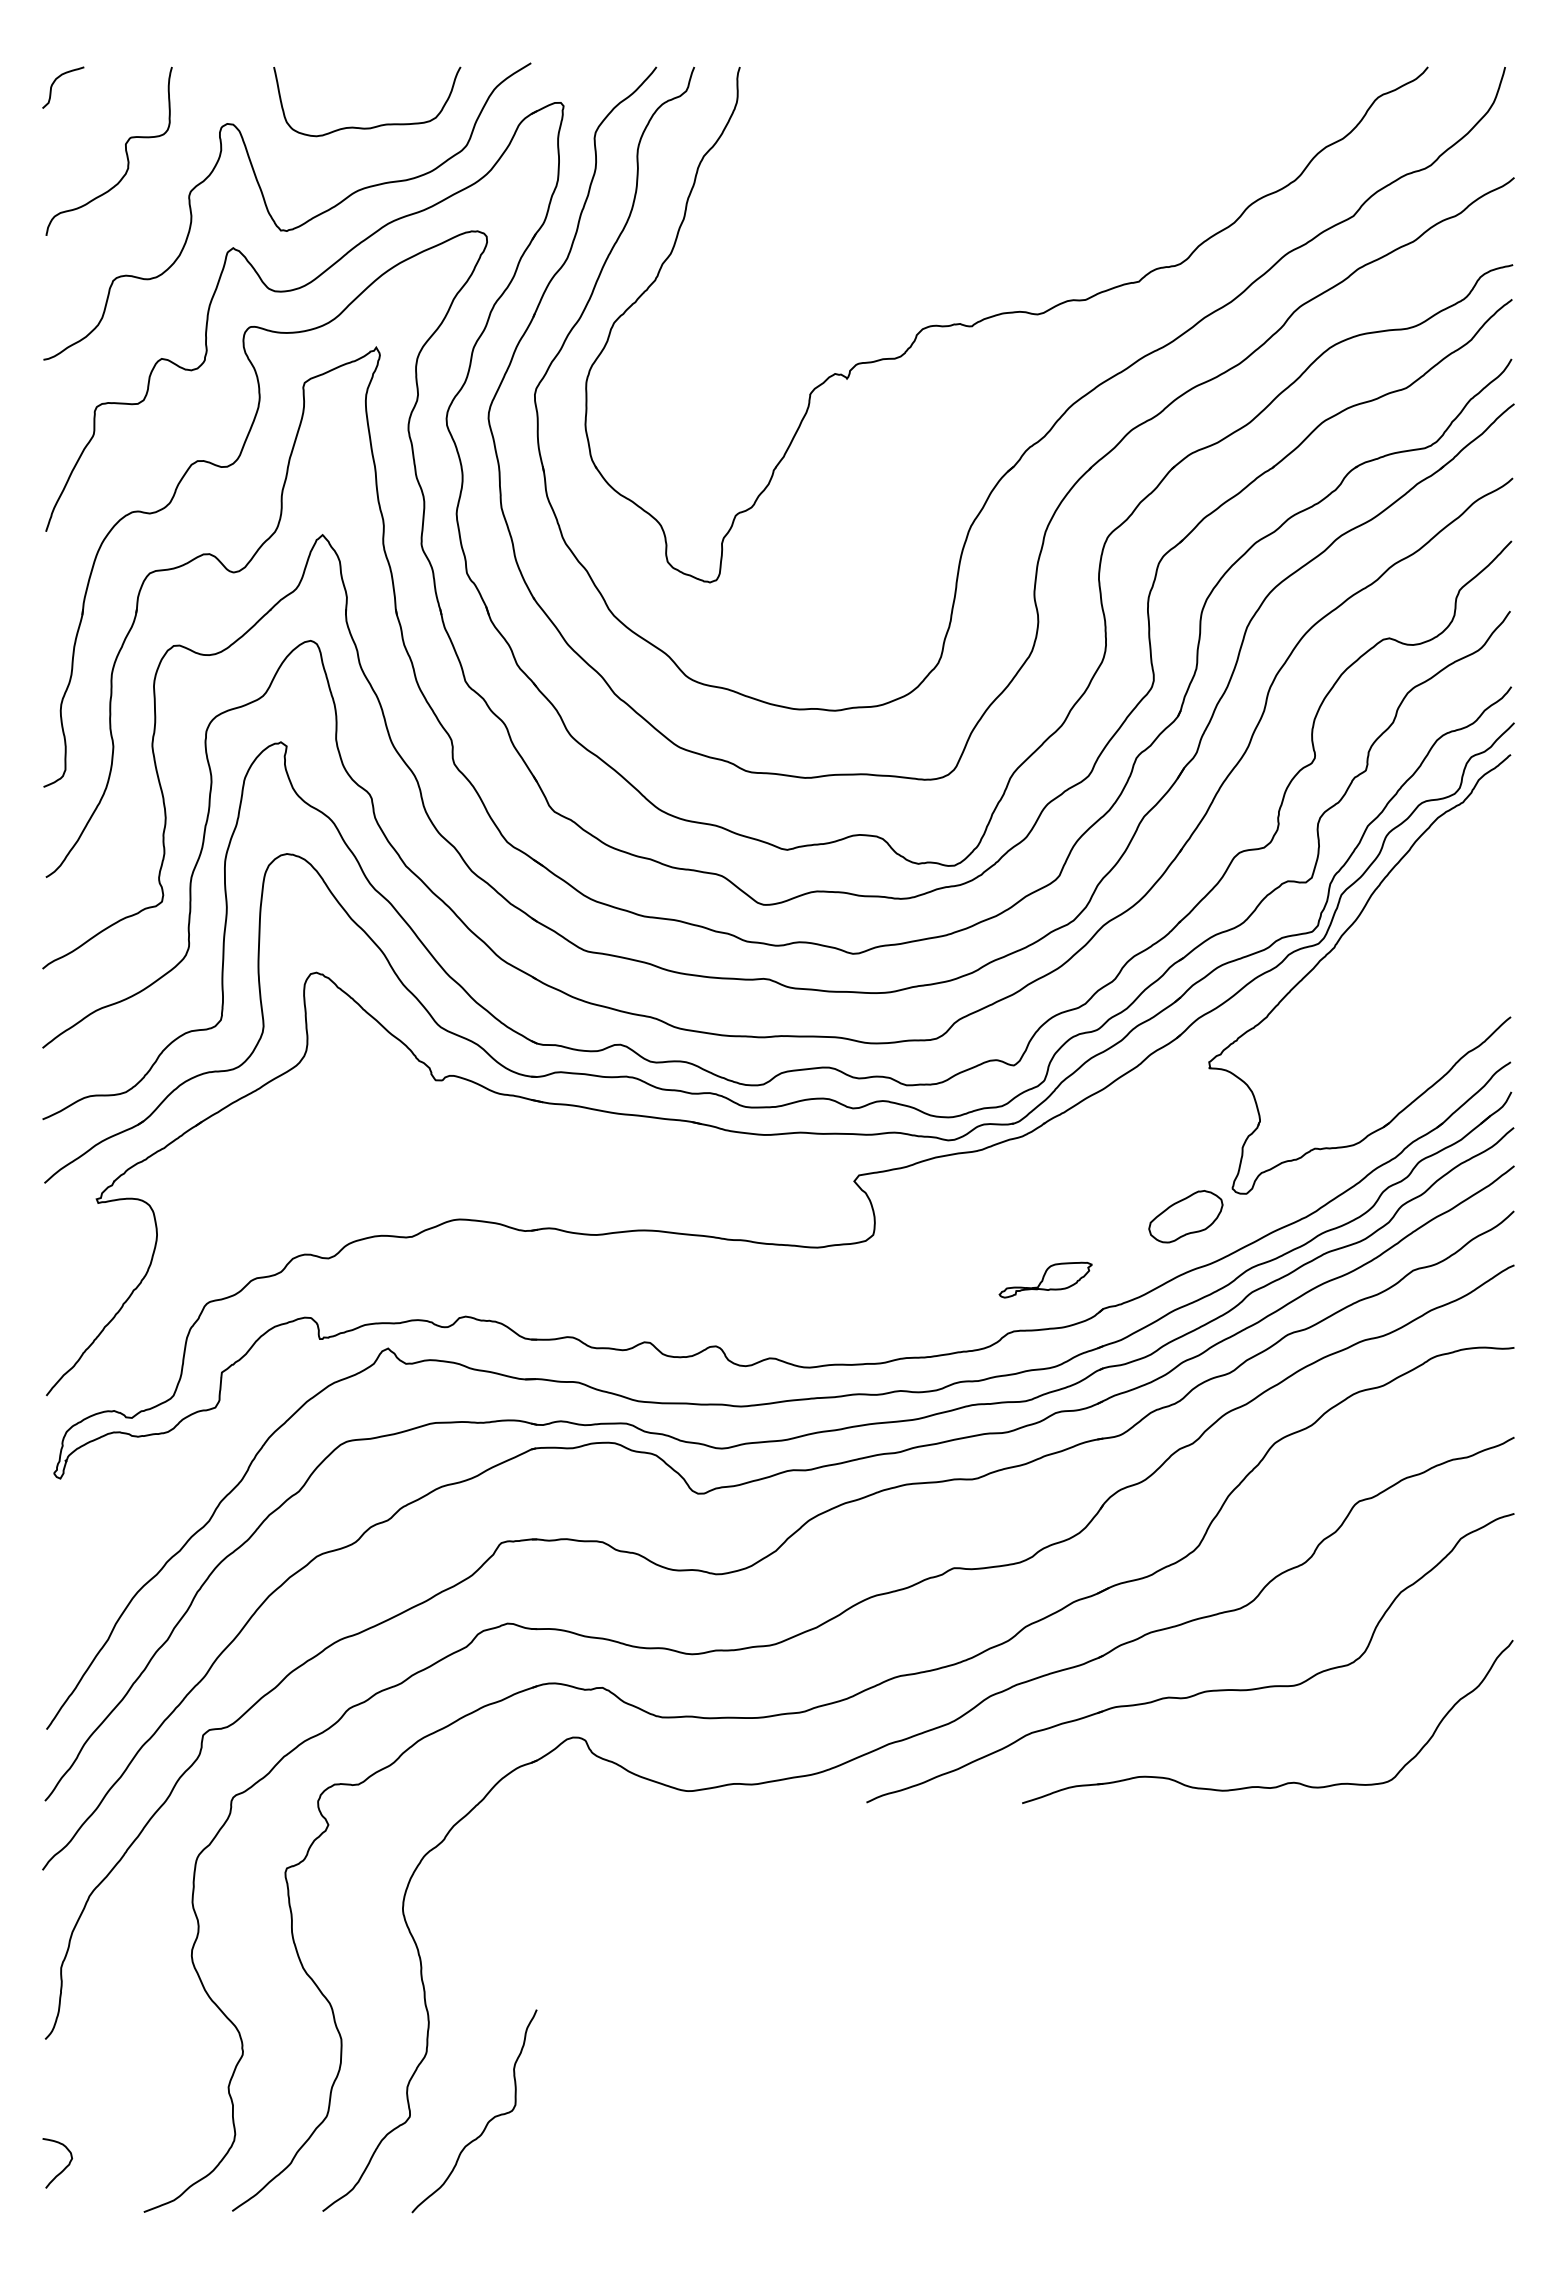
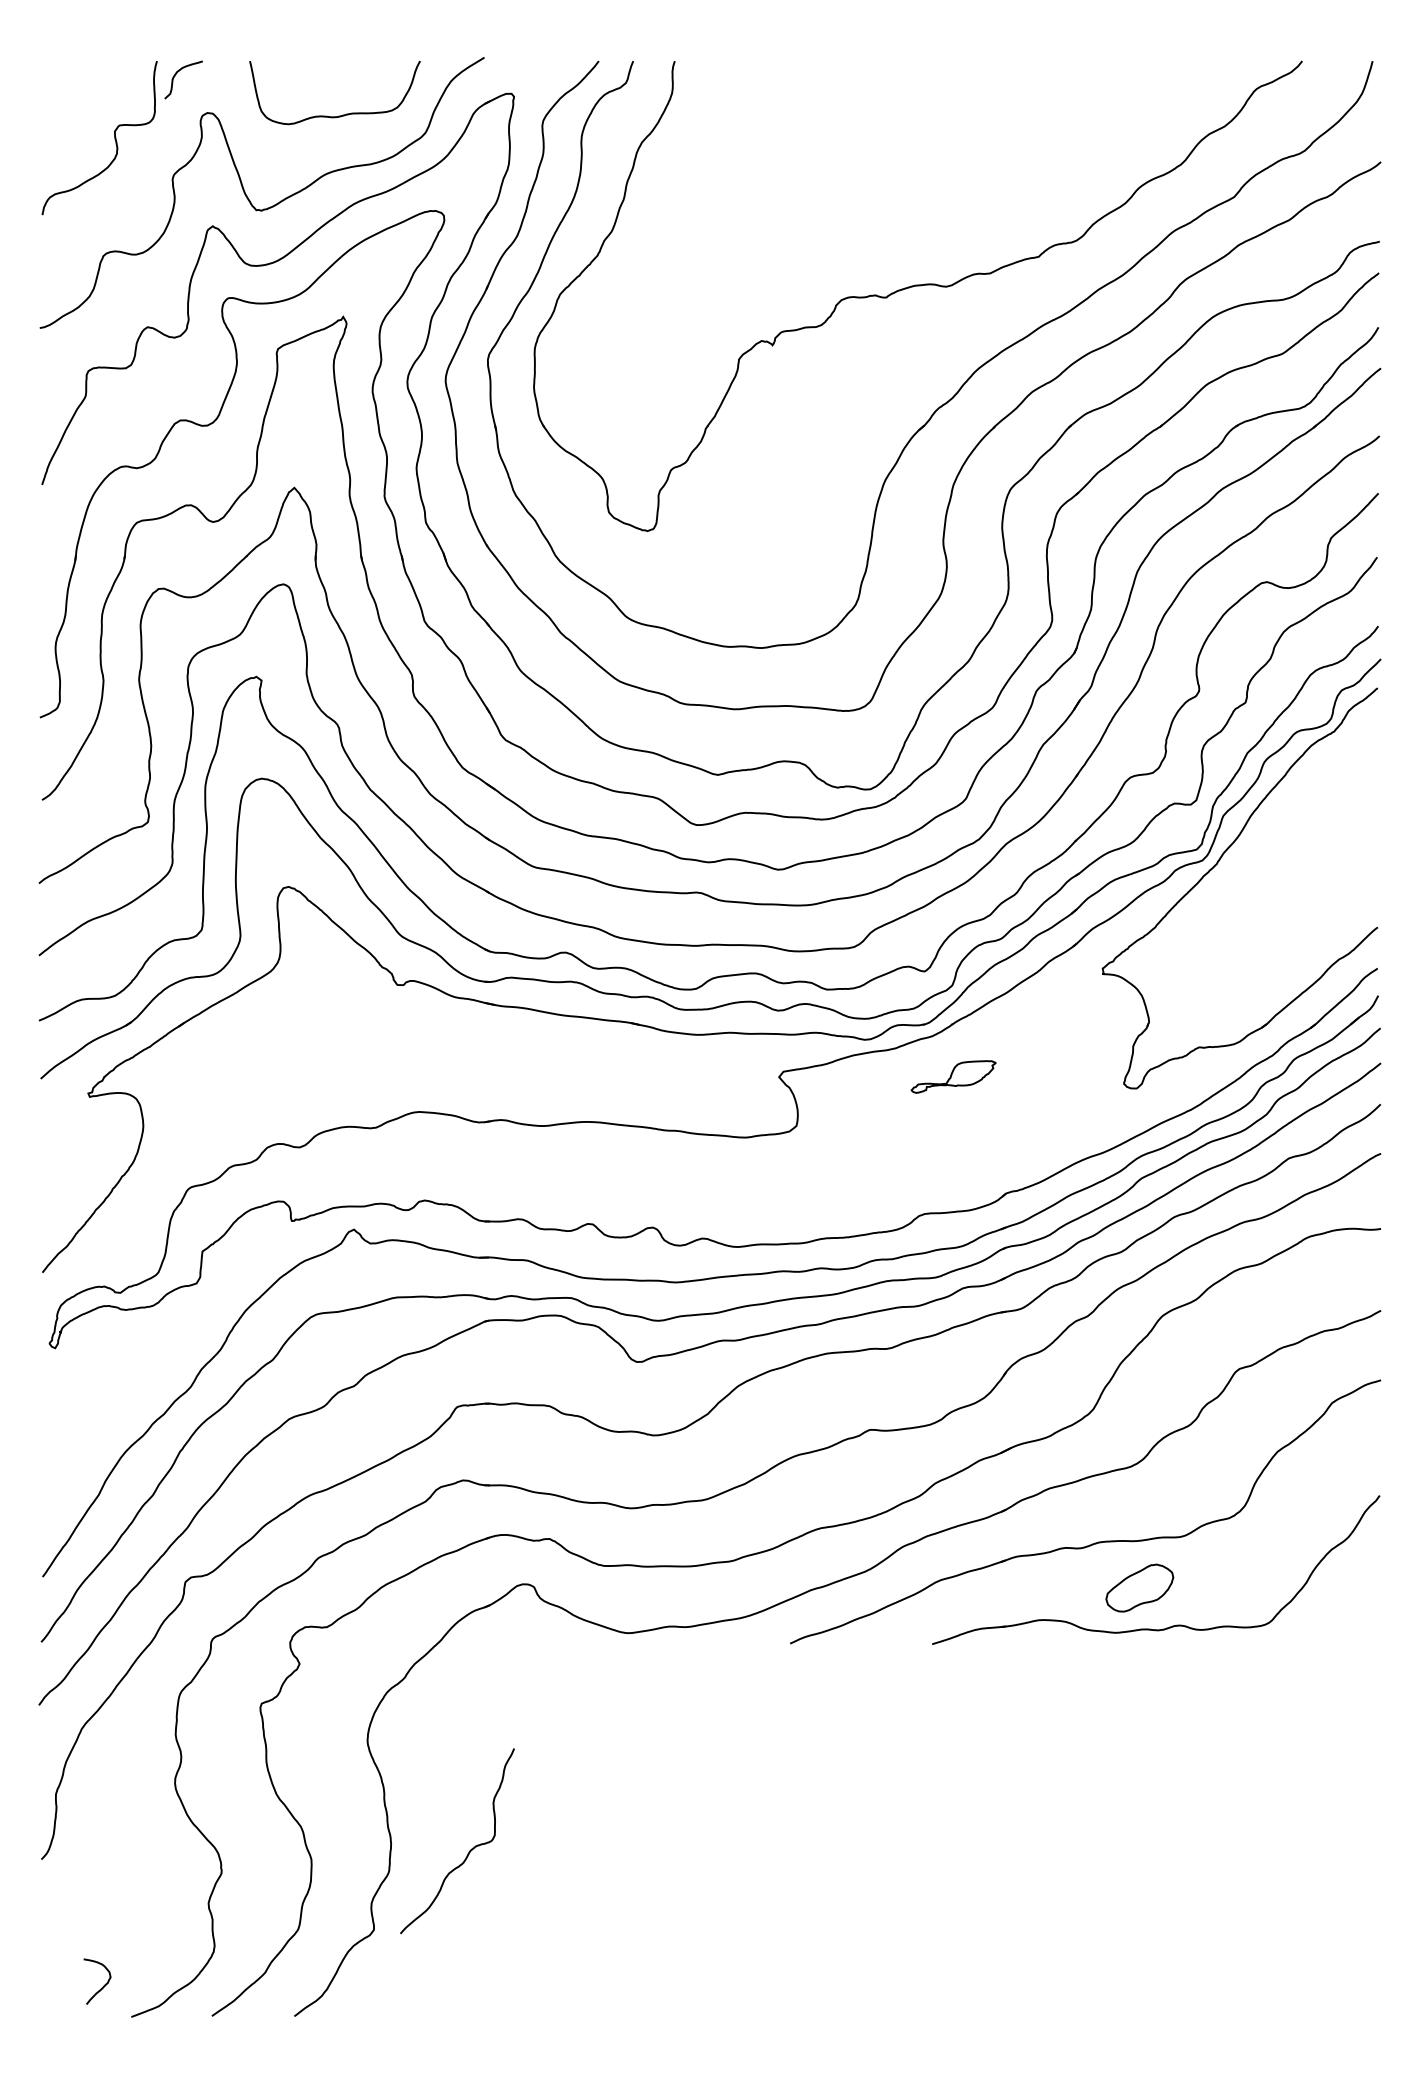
curve: (54, 83) -> (175, 76), moved
part: (1185, 1216) -> (1139, 1587), moved
part: (1045, 1279) -> (953, 1076), moved
curve: (488, 2120) -> (470, 1849), moved
curve: (63, 2168) -> (102, 1986), moved

